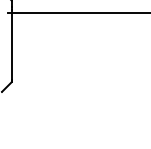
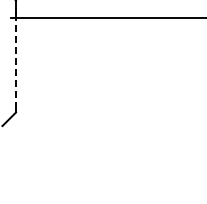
line: (12, 45) -> (16, 62), solid -> dashed

